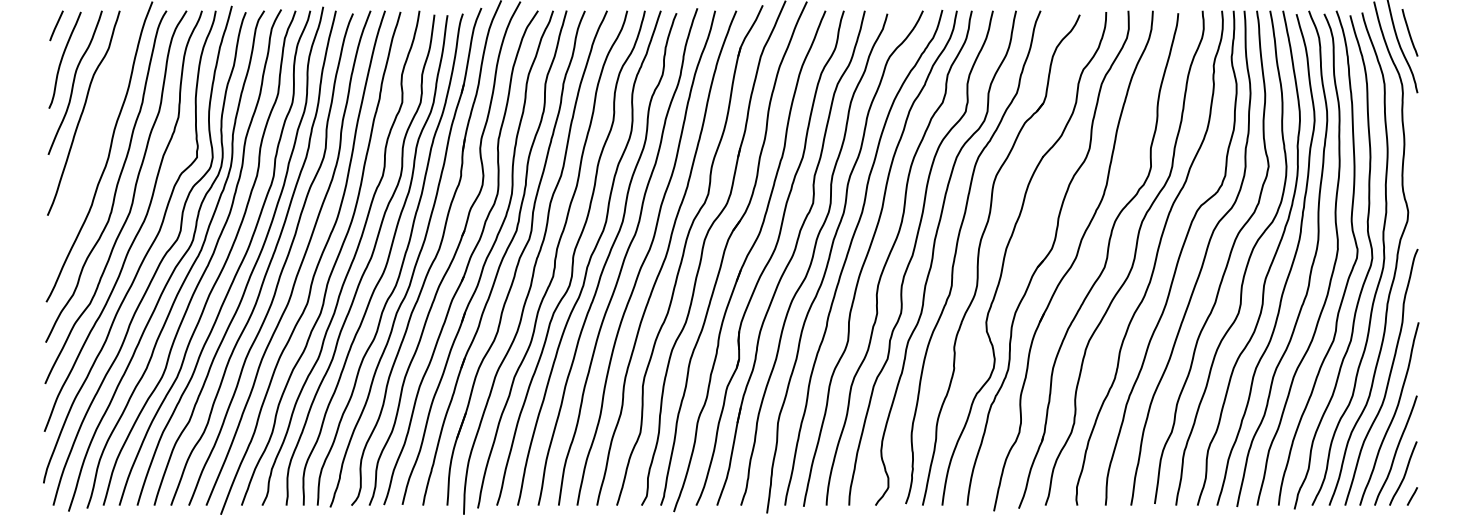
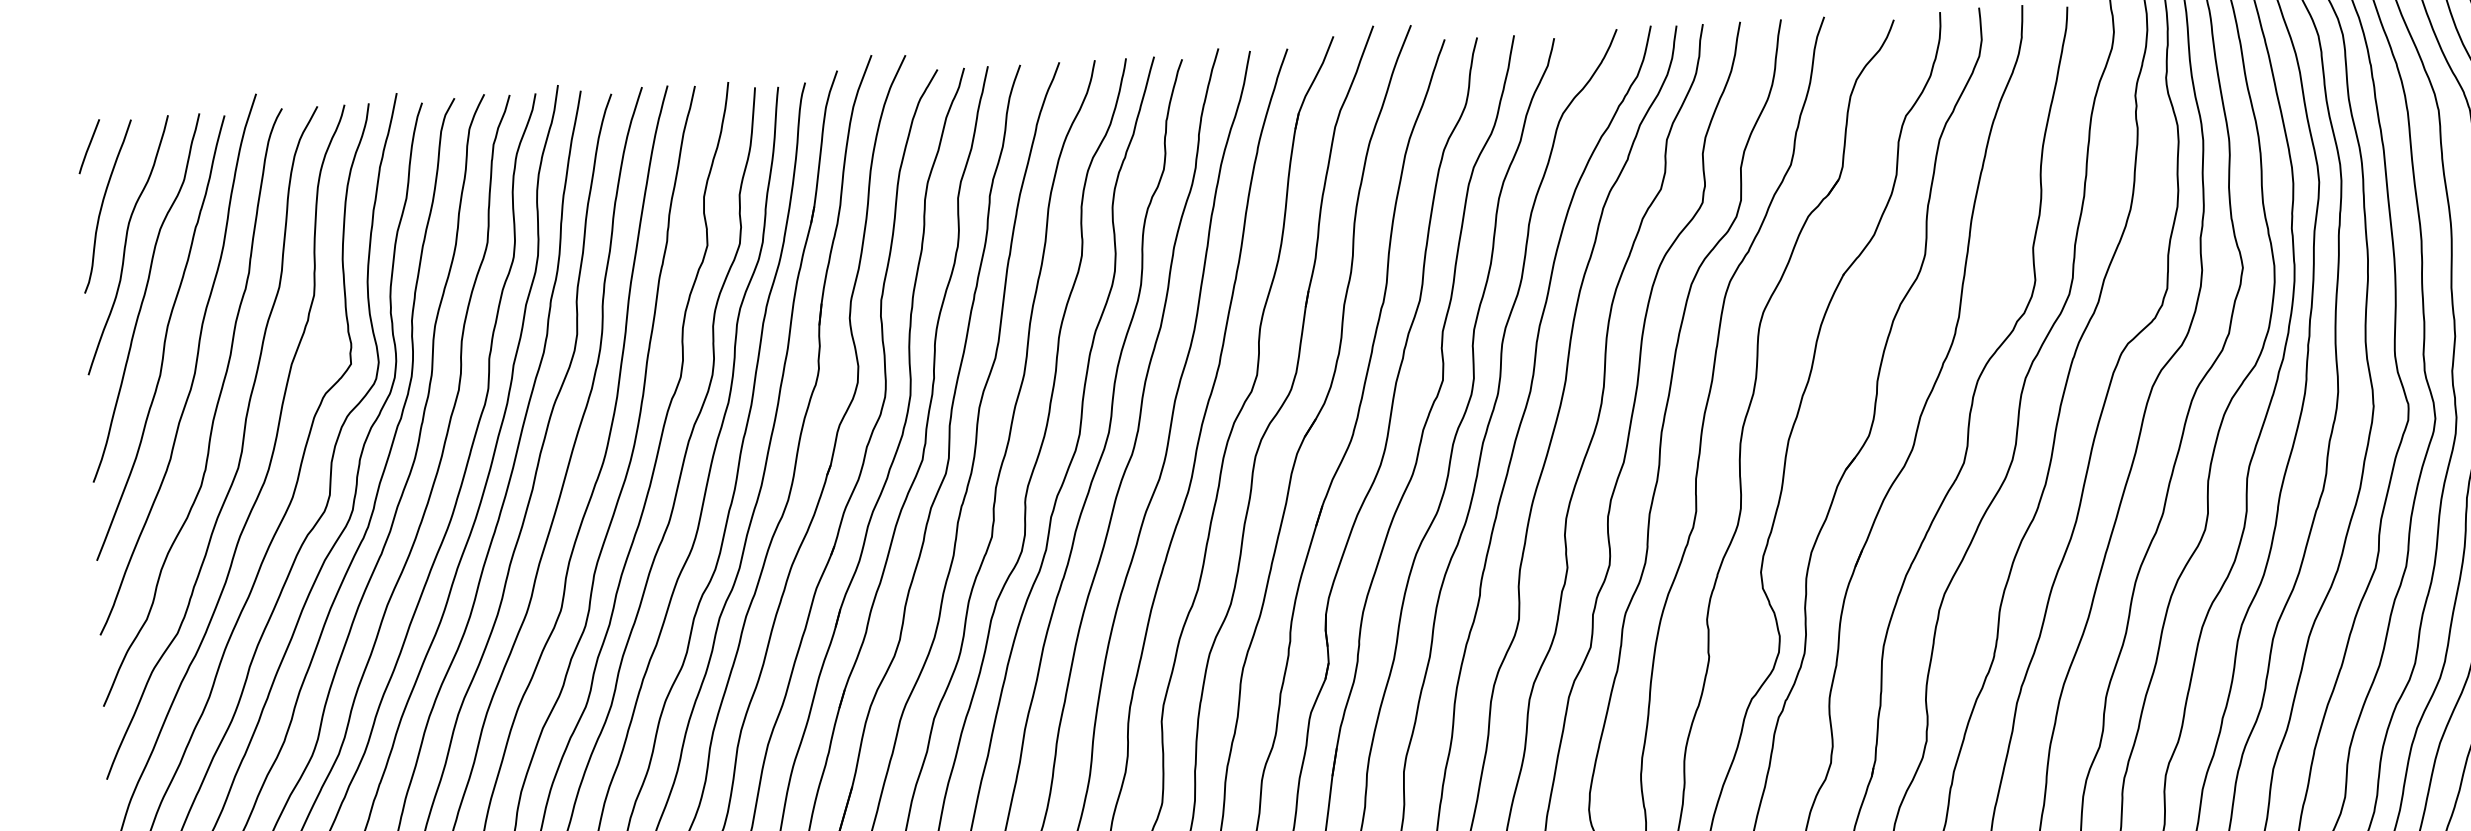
curve: (92, 136) -> (164, 338), added

